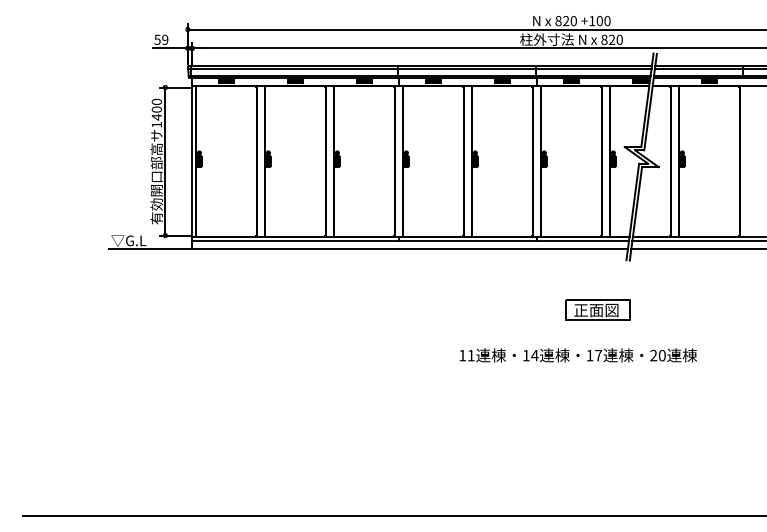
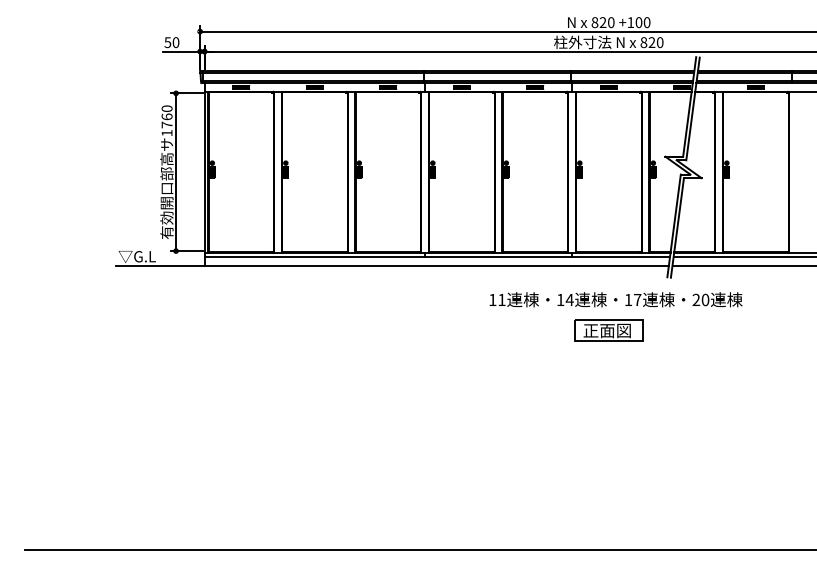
text: (164, 39) -> (175, 42), 59 -> 50
text: (156, 112) -> (166, 120), 1400 -> 1760
part: (597, 310) -> (608, 330), moved
text: (577, 355) -> (615, 299), moved

